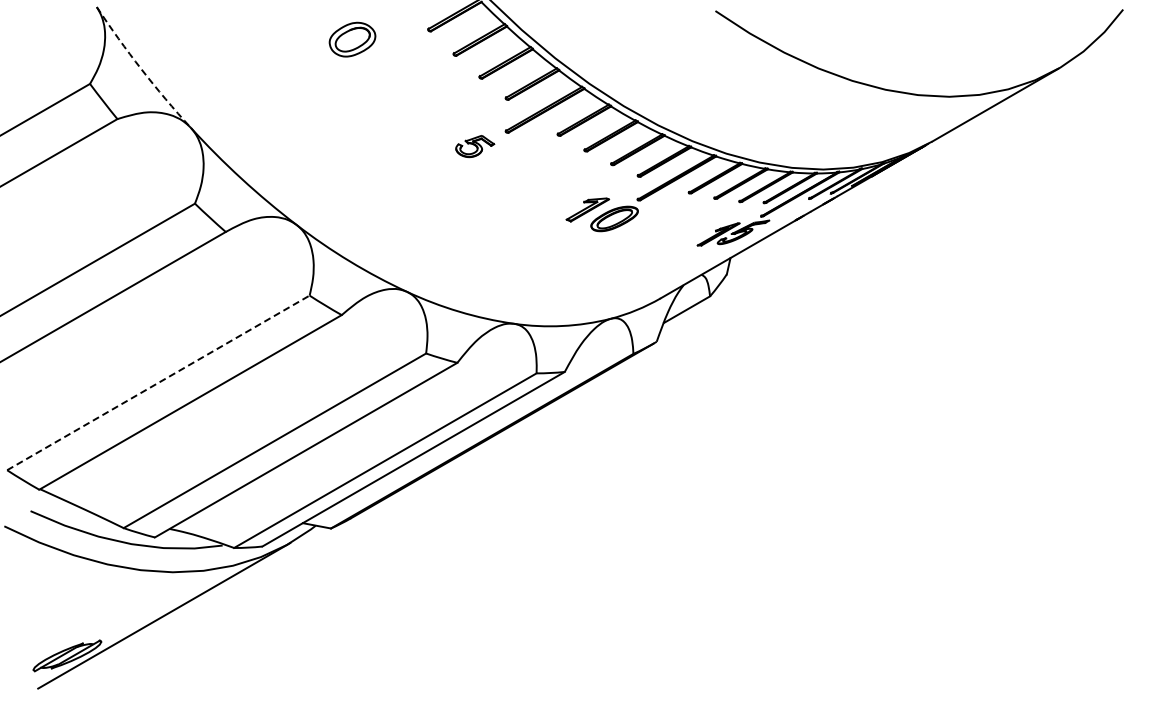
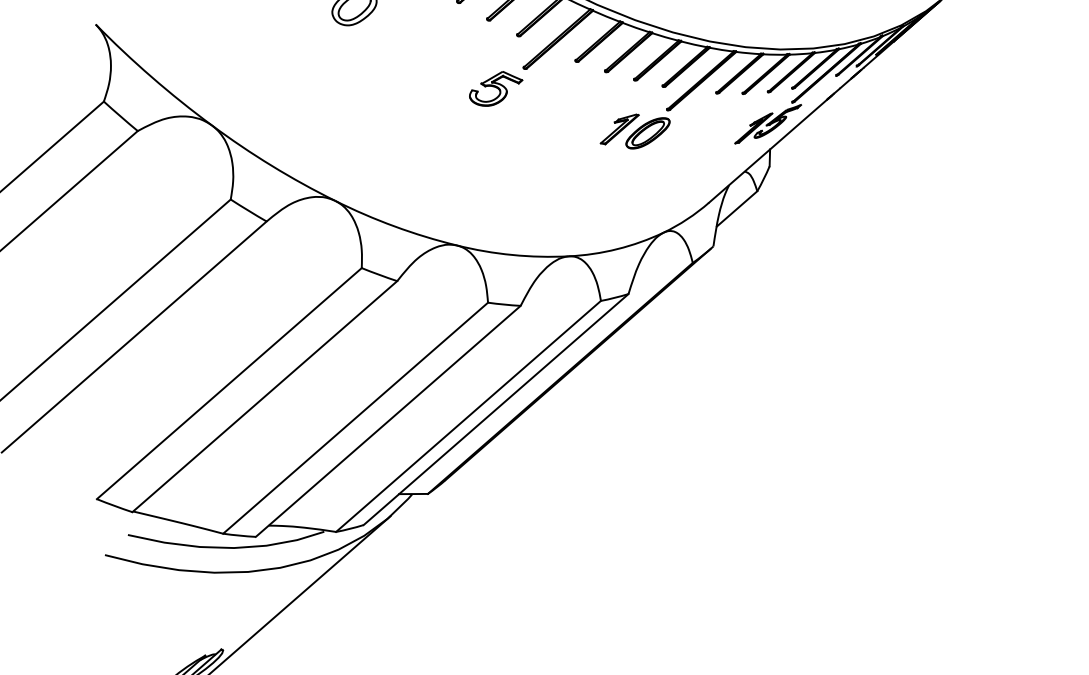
arc: (141, 69) -> (151, 77), dashed -> solid
part: (475, 146) -> (496, 88), size x1.43
line: (158, 382) -> (229, 383), dashed -> solid

